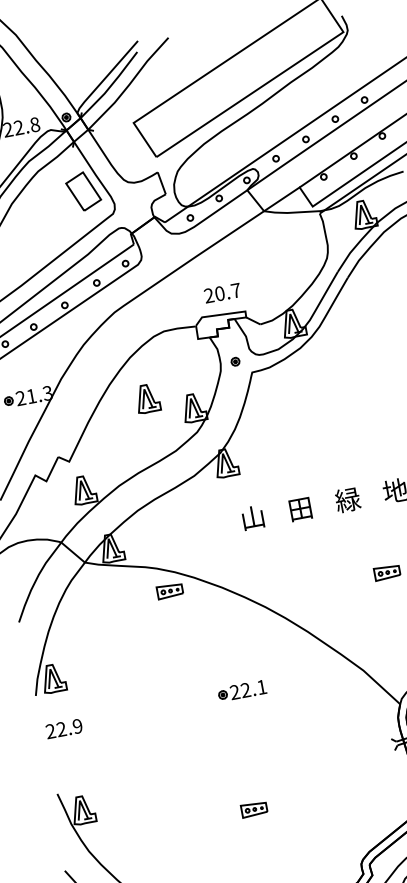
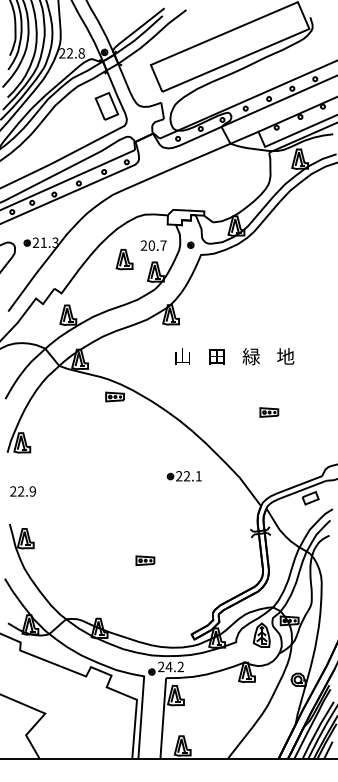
text: (222, 293) -> (153, 245), moved
part: (240, 691) -> (183, 476), moved
text: (63, 729) -> (22, 491), moved

